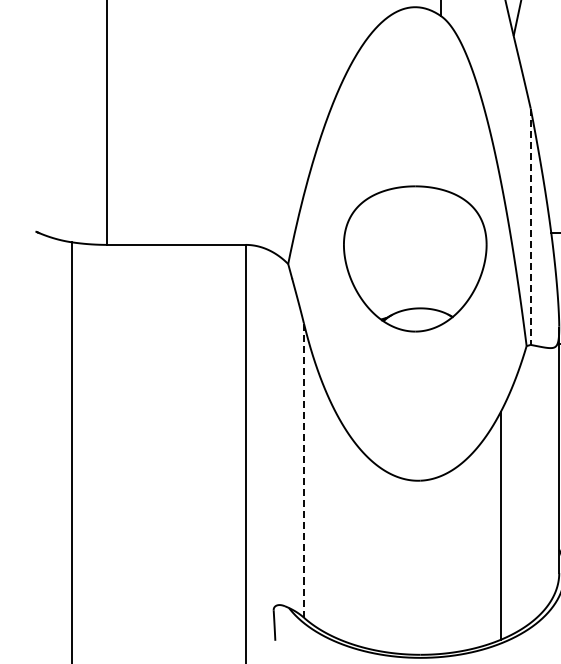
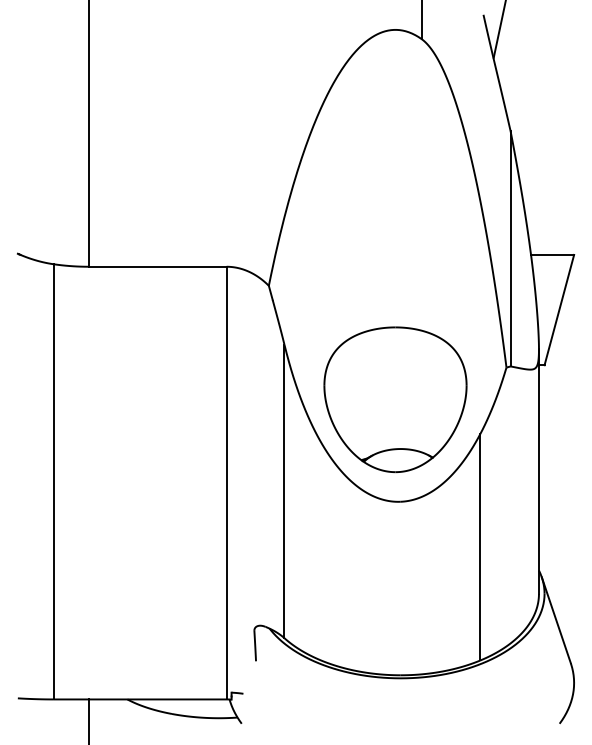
line: (530, 226) -> (510, 248), dashed -> solid
part: (415, 258) -> (395, 399), moved
line: (303, 470) -> (284, 491), dashed -> solid

